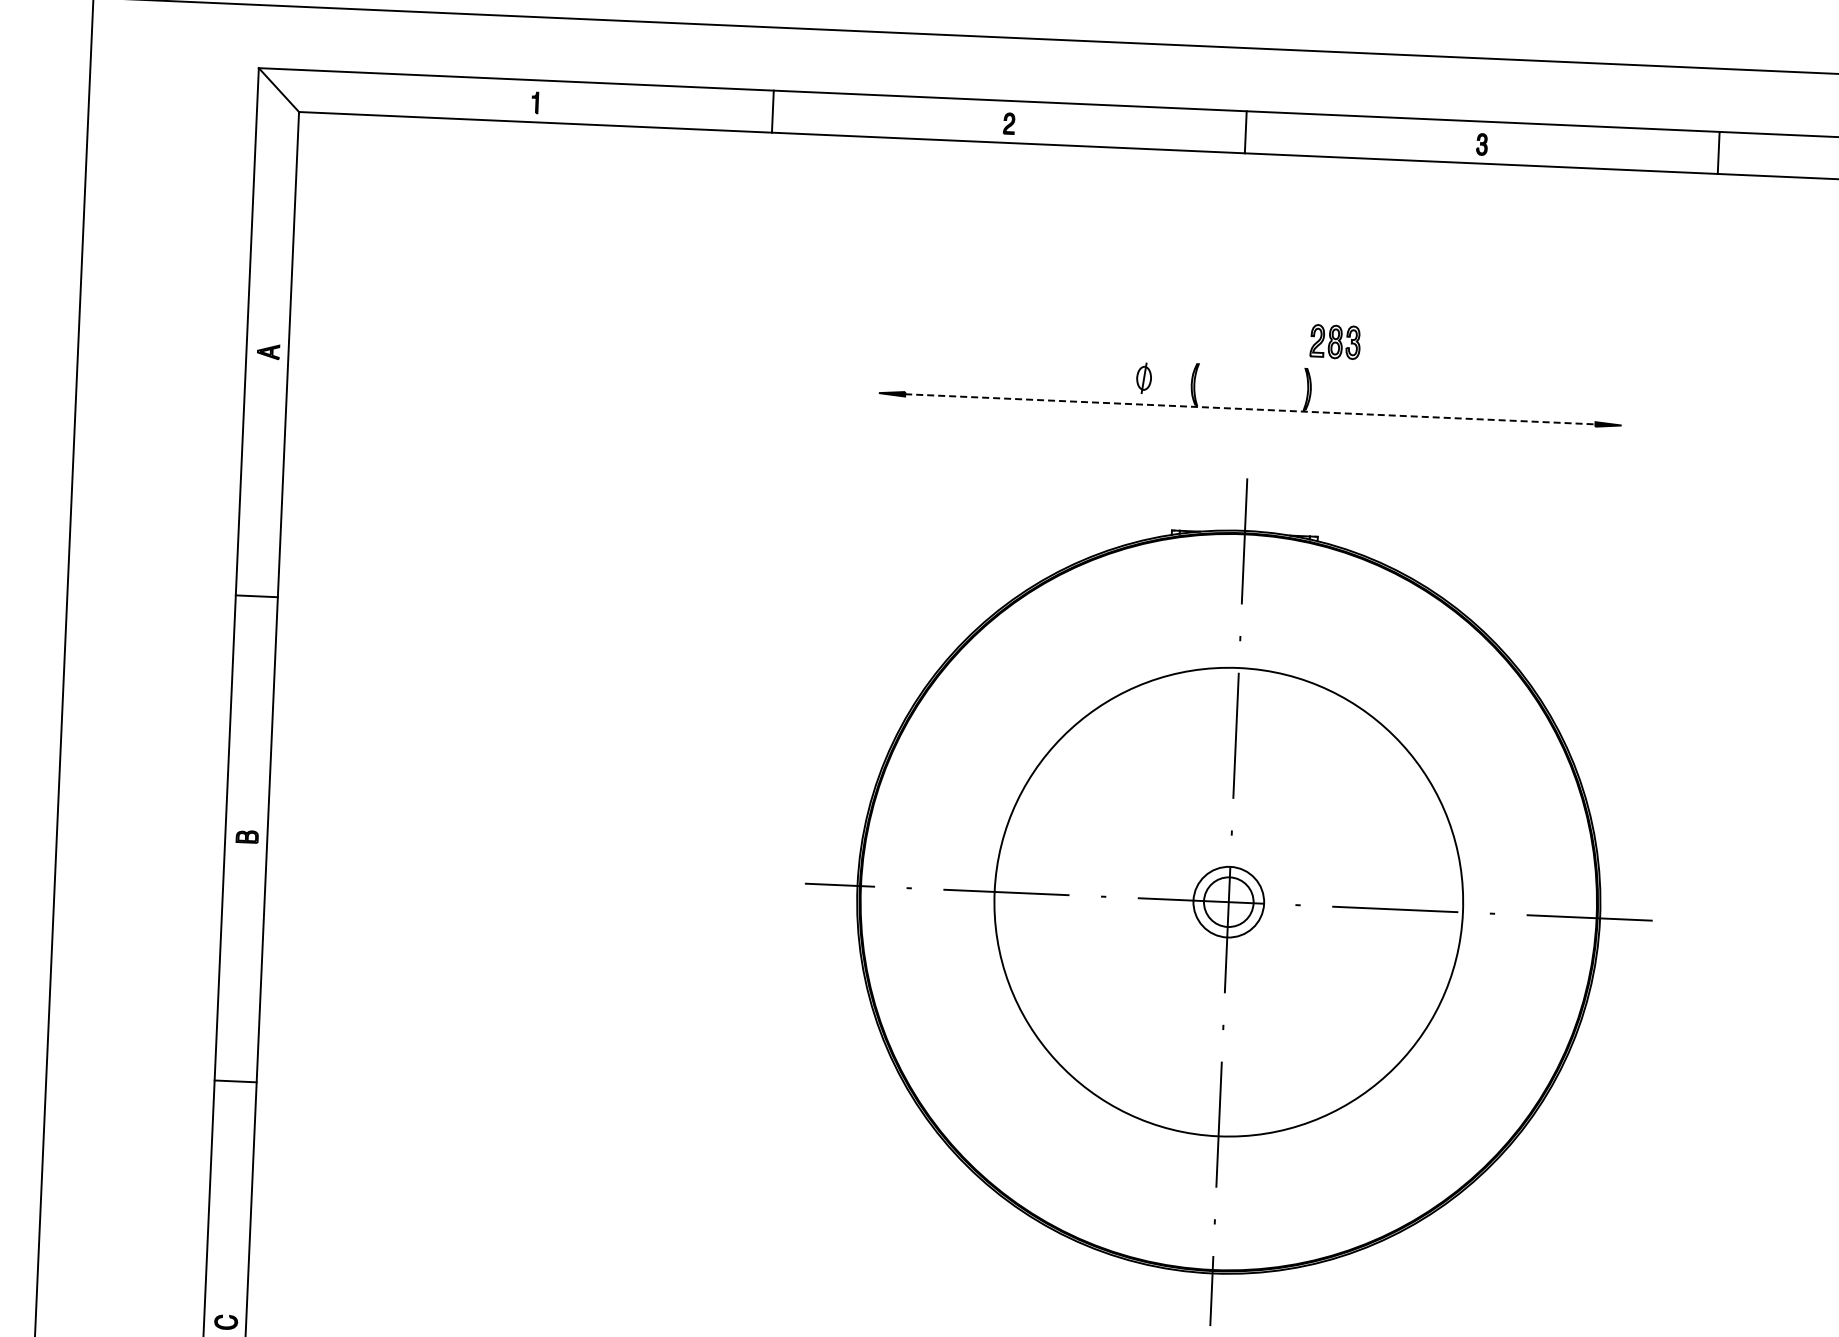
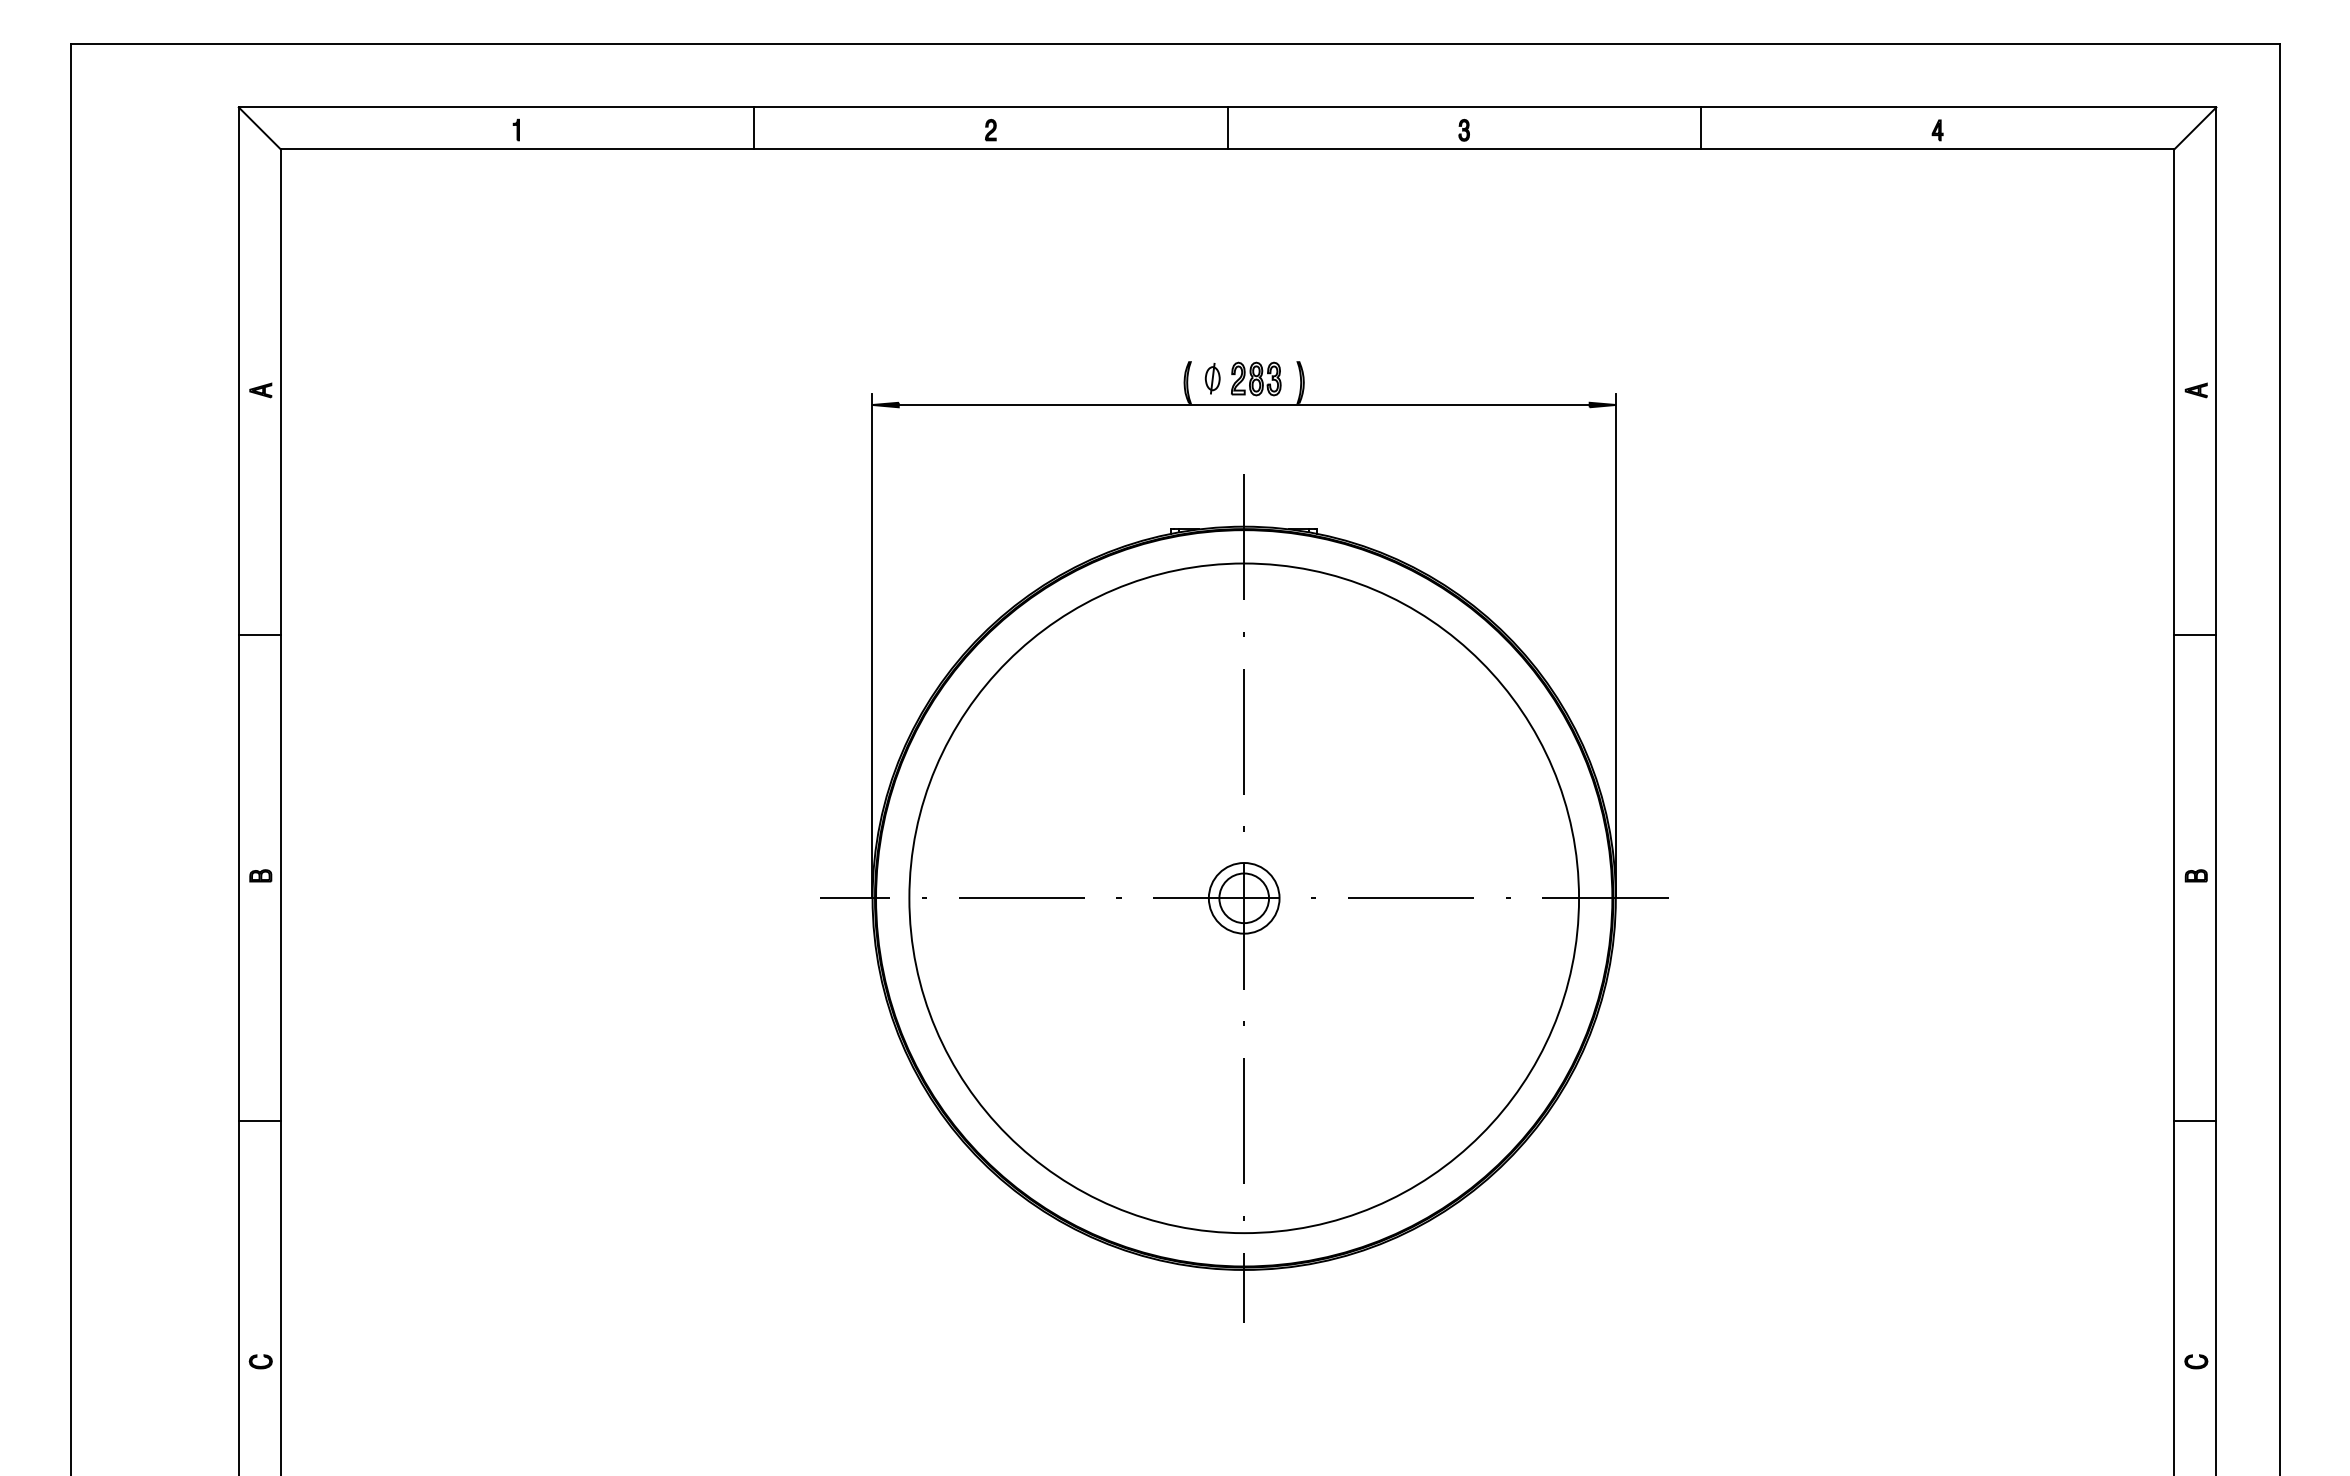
part: (1335, 341) -> (1256, 378), moved
part: (1143, 378) -> (1212, 378), moved
line: (1250, 408) -> (1244, 404), dashed -> solid
line: (868, 634) -> (872, 646), added
line: (1610, 666) -> (1615, 646), added
circle: (1229, 902) -> (1244, 898), size x1.43

